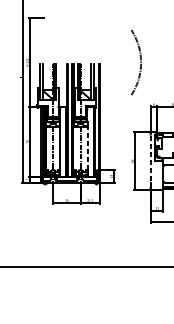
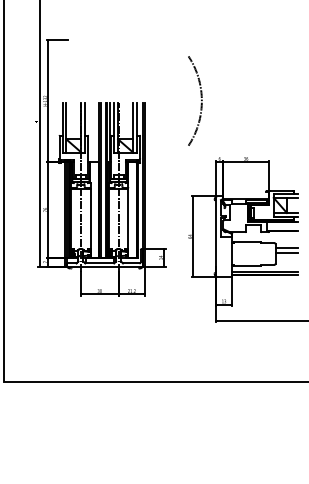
line: (87, 148) -> (128, 219), dashed -> solid
line: (151, 161) -> (215, 236), dashed -> solid

